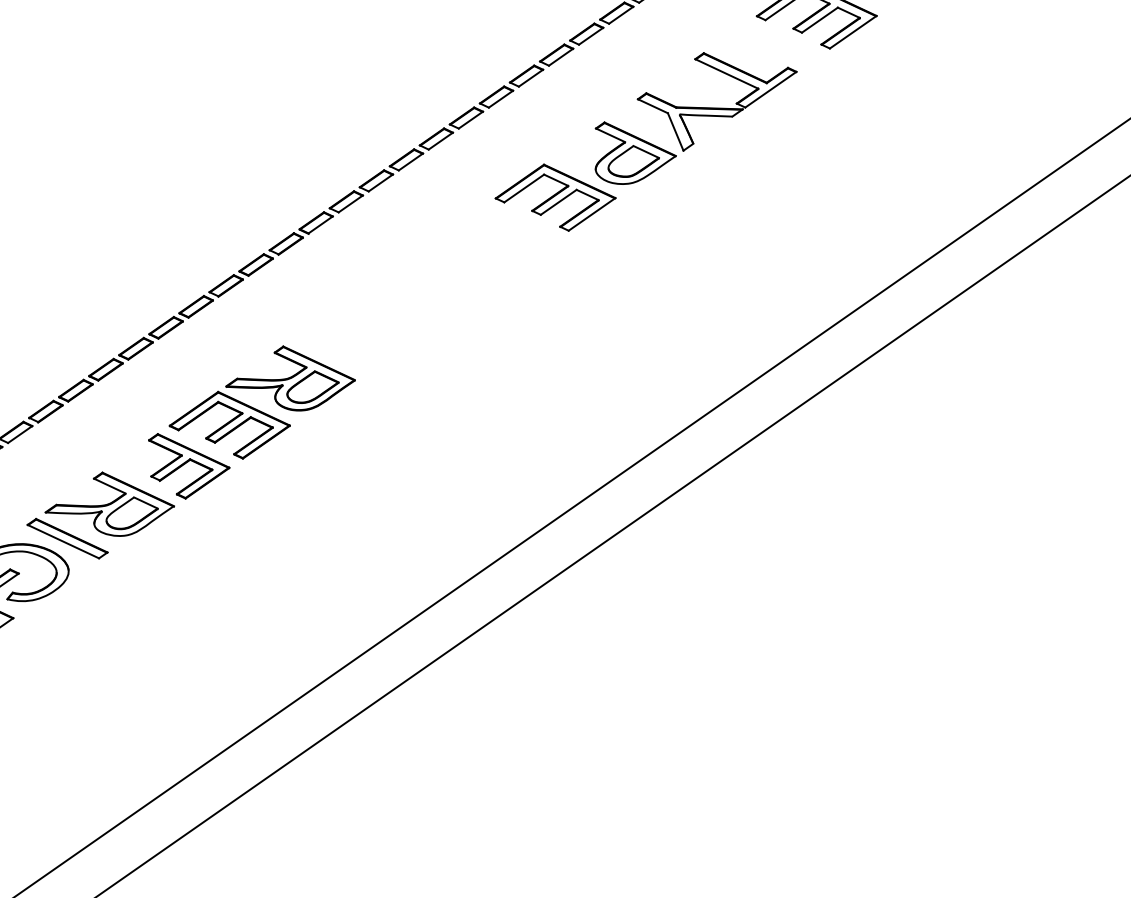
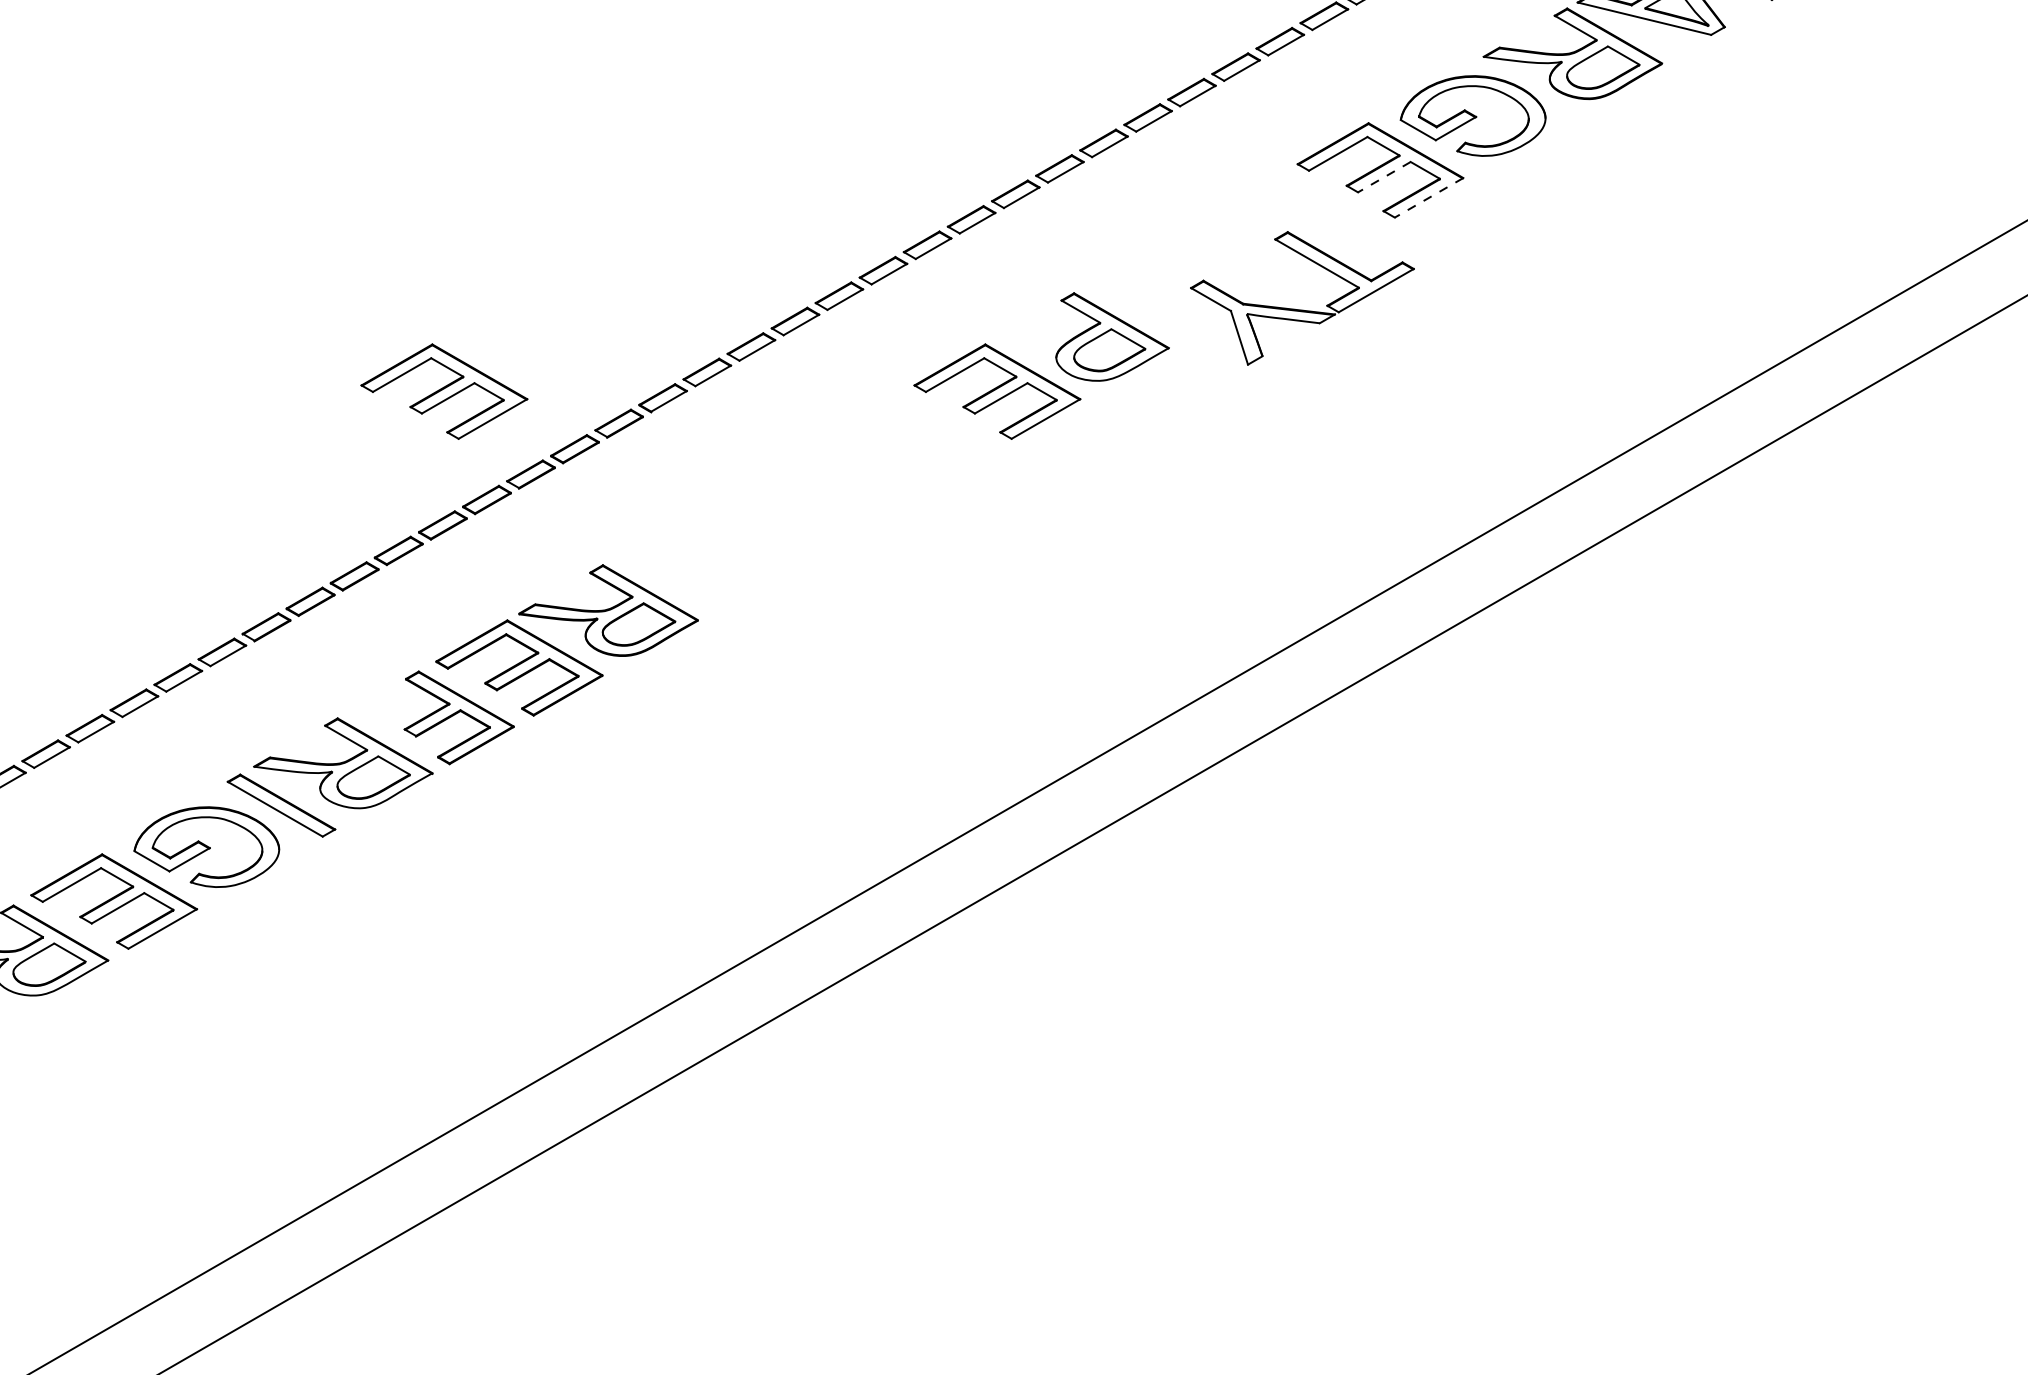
line: (819, 20) -> (1383, 177), solid -> dashed
line: (853, 31) -> (1429, 197), solid -> dashed
part: (719, 107) -> (1302, 309), moved
part: (159, 231) -> (444, 391), added

